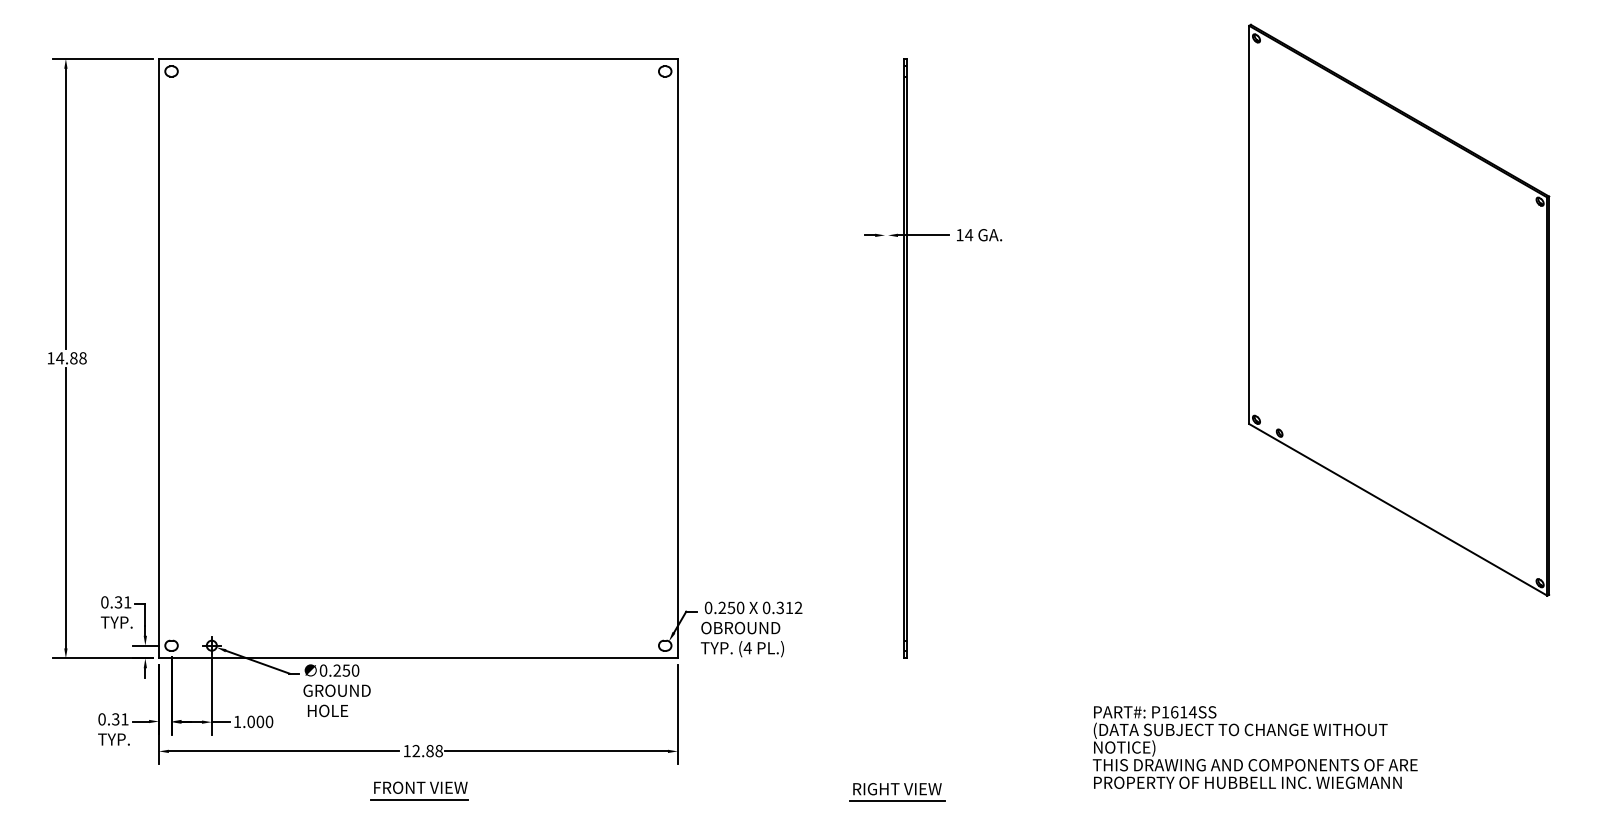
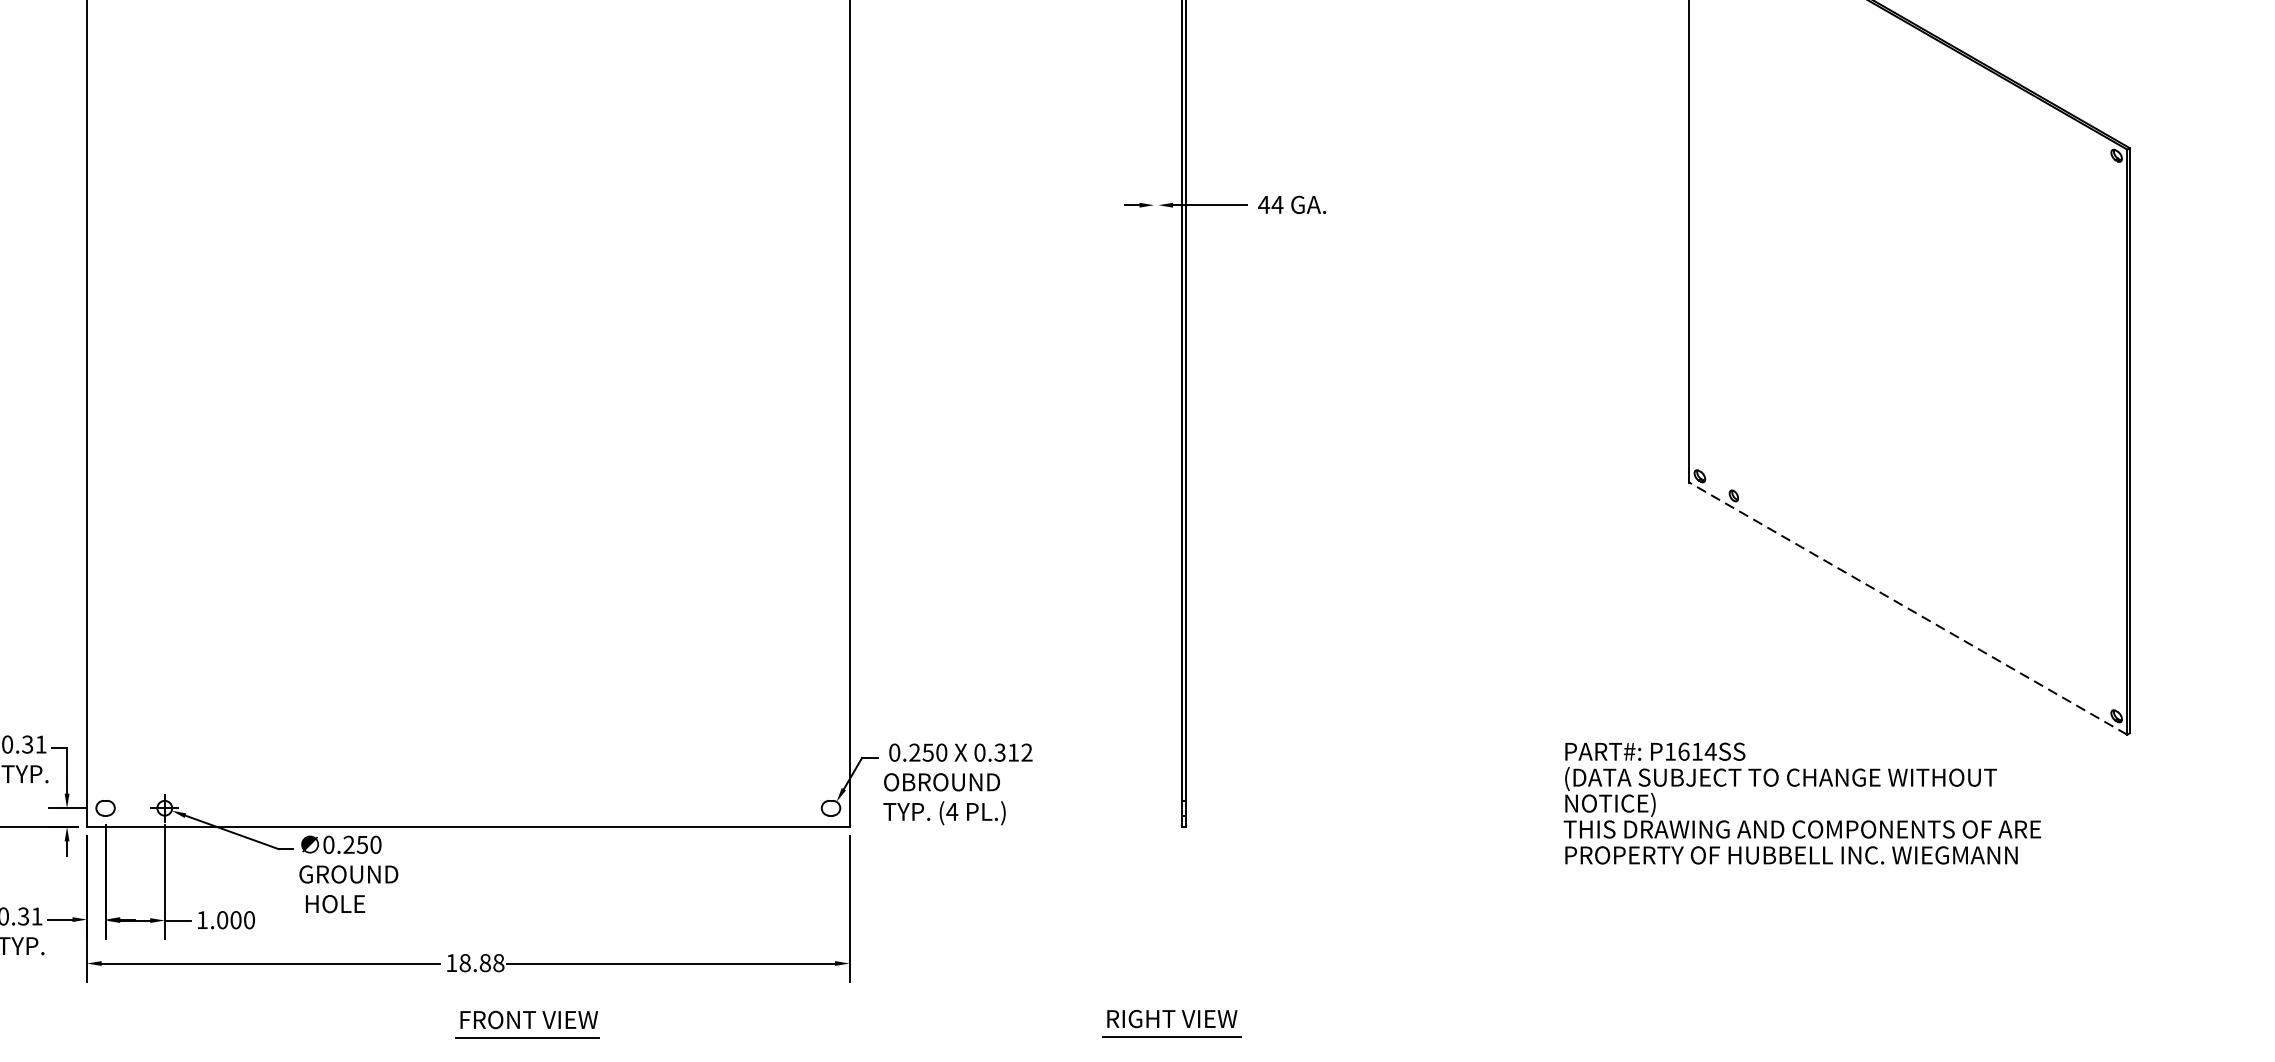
text: (959, 235) -> (1263, 205), 14 -> 44
line: (1397, 509) -> (1907, 608), solid -> dashed
text: (1254, 747) -> (1801, 803), moved
text: (416, 751) -> (465, 963), 12.88 -> 18.88
part: (419, 790) -> (527, 1023), moved

